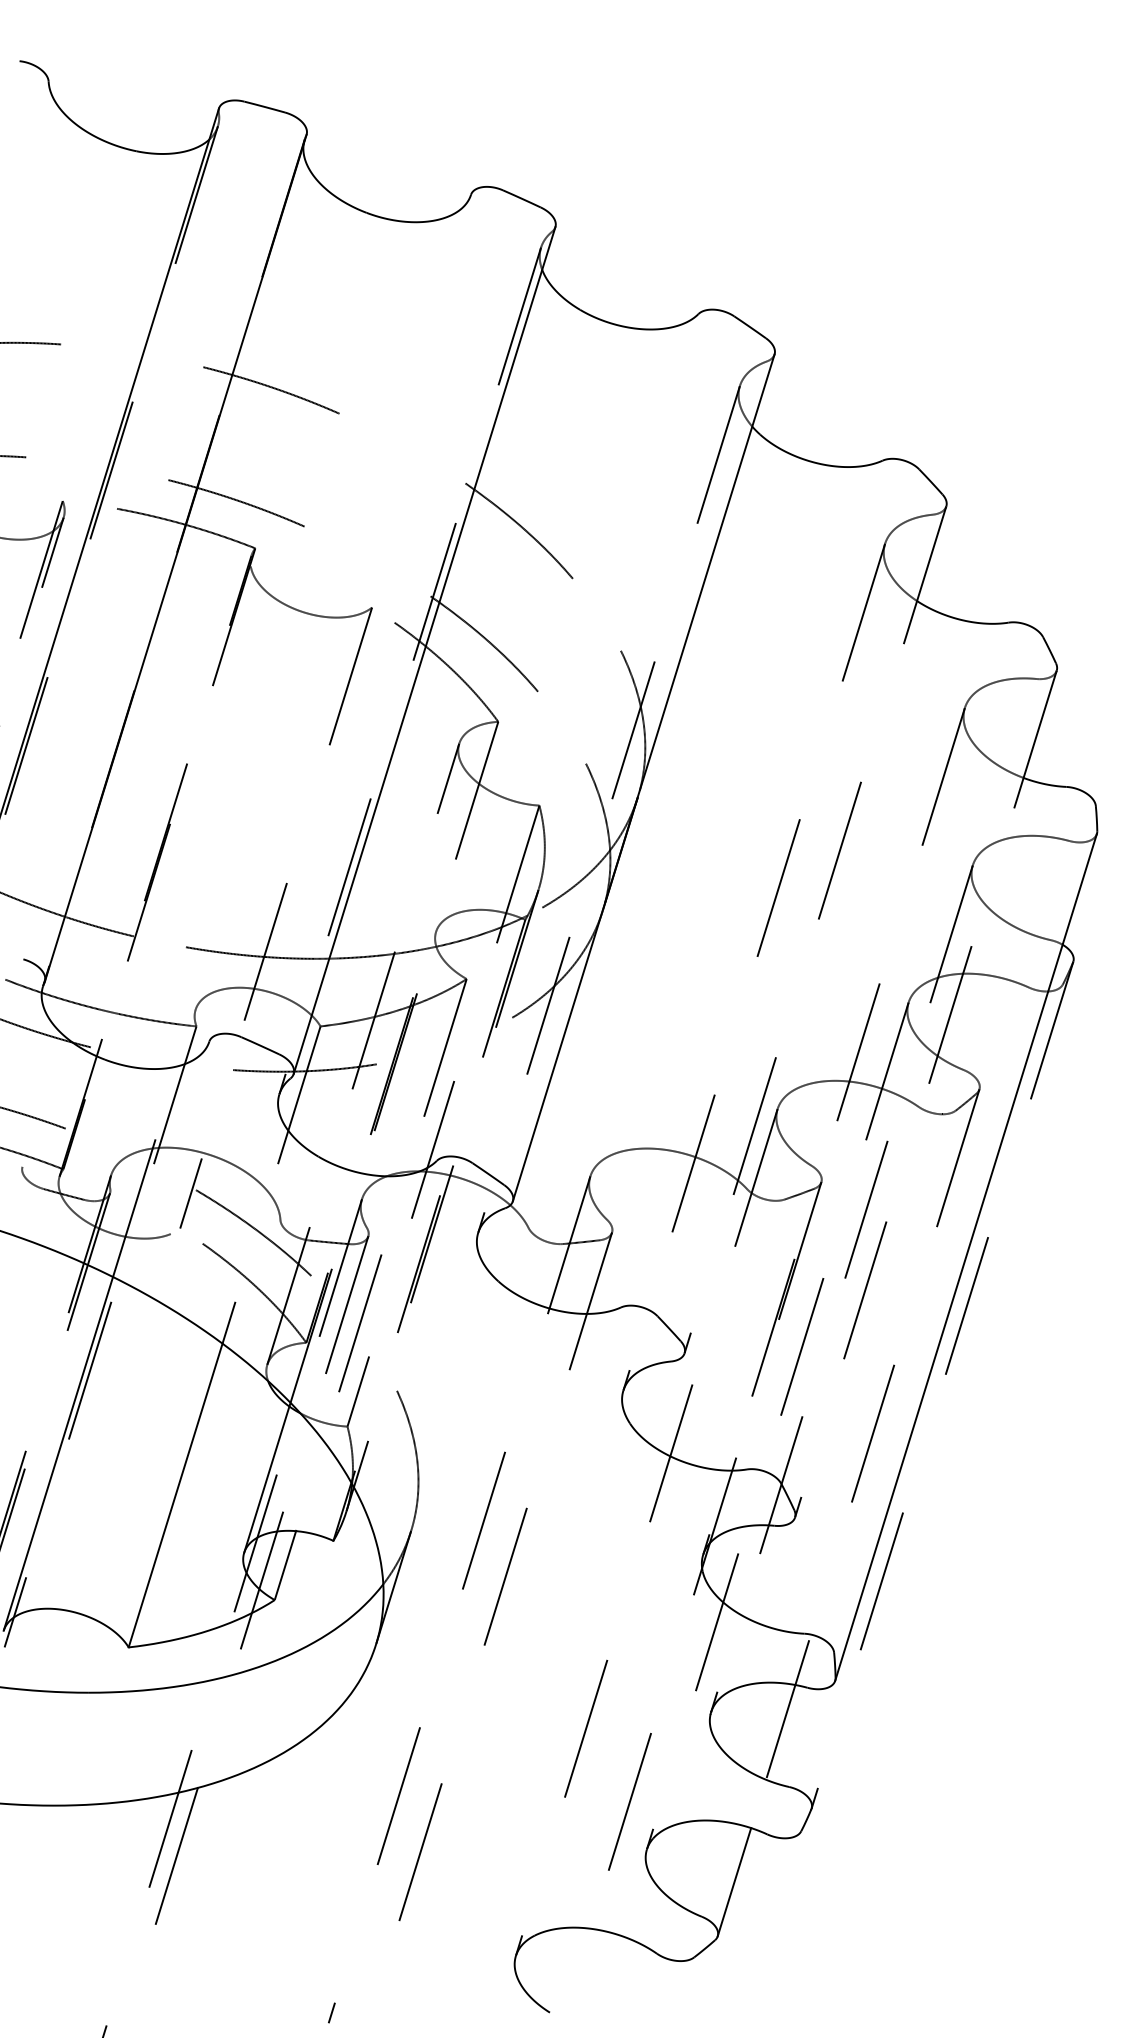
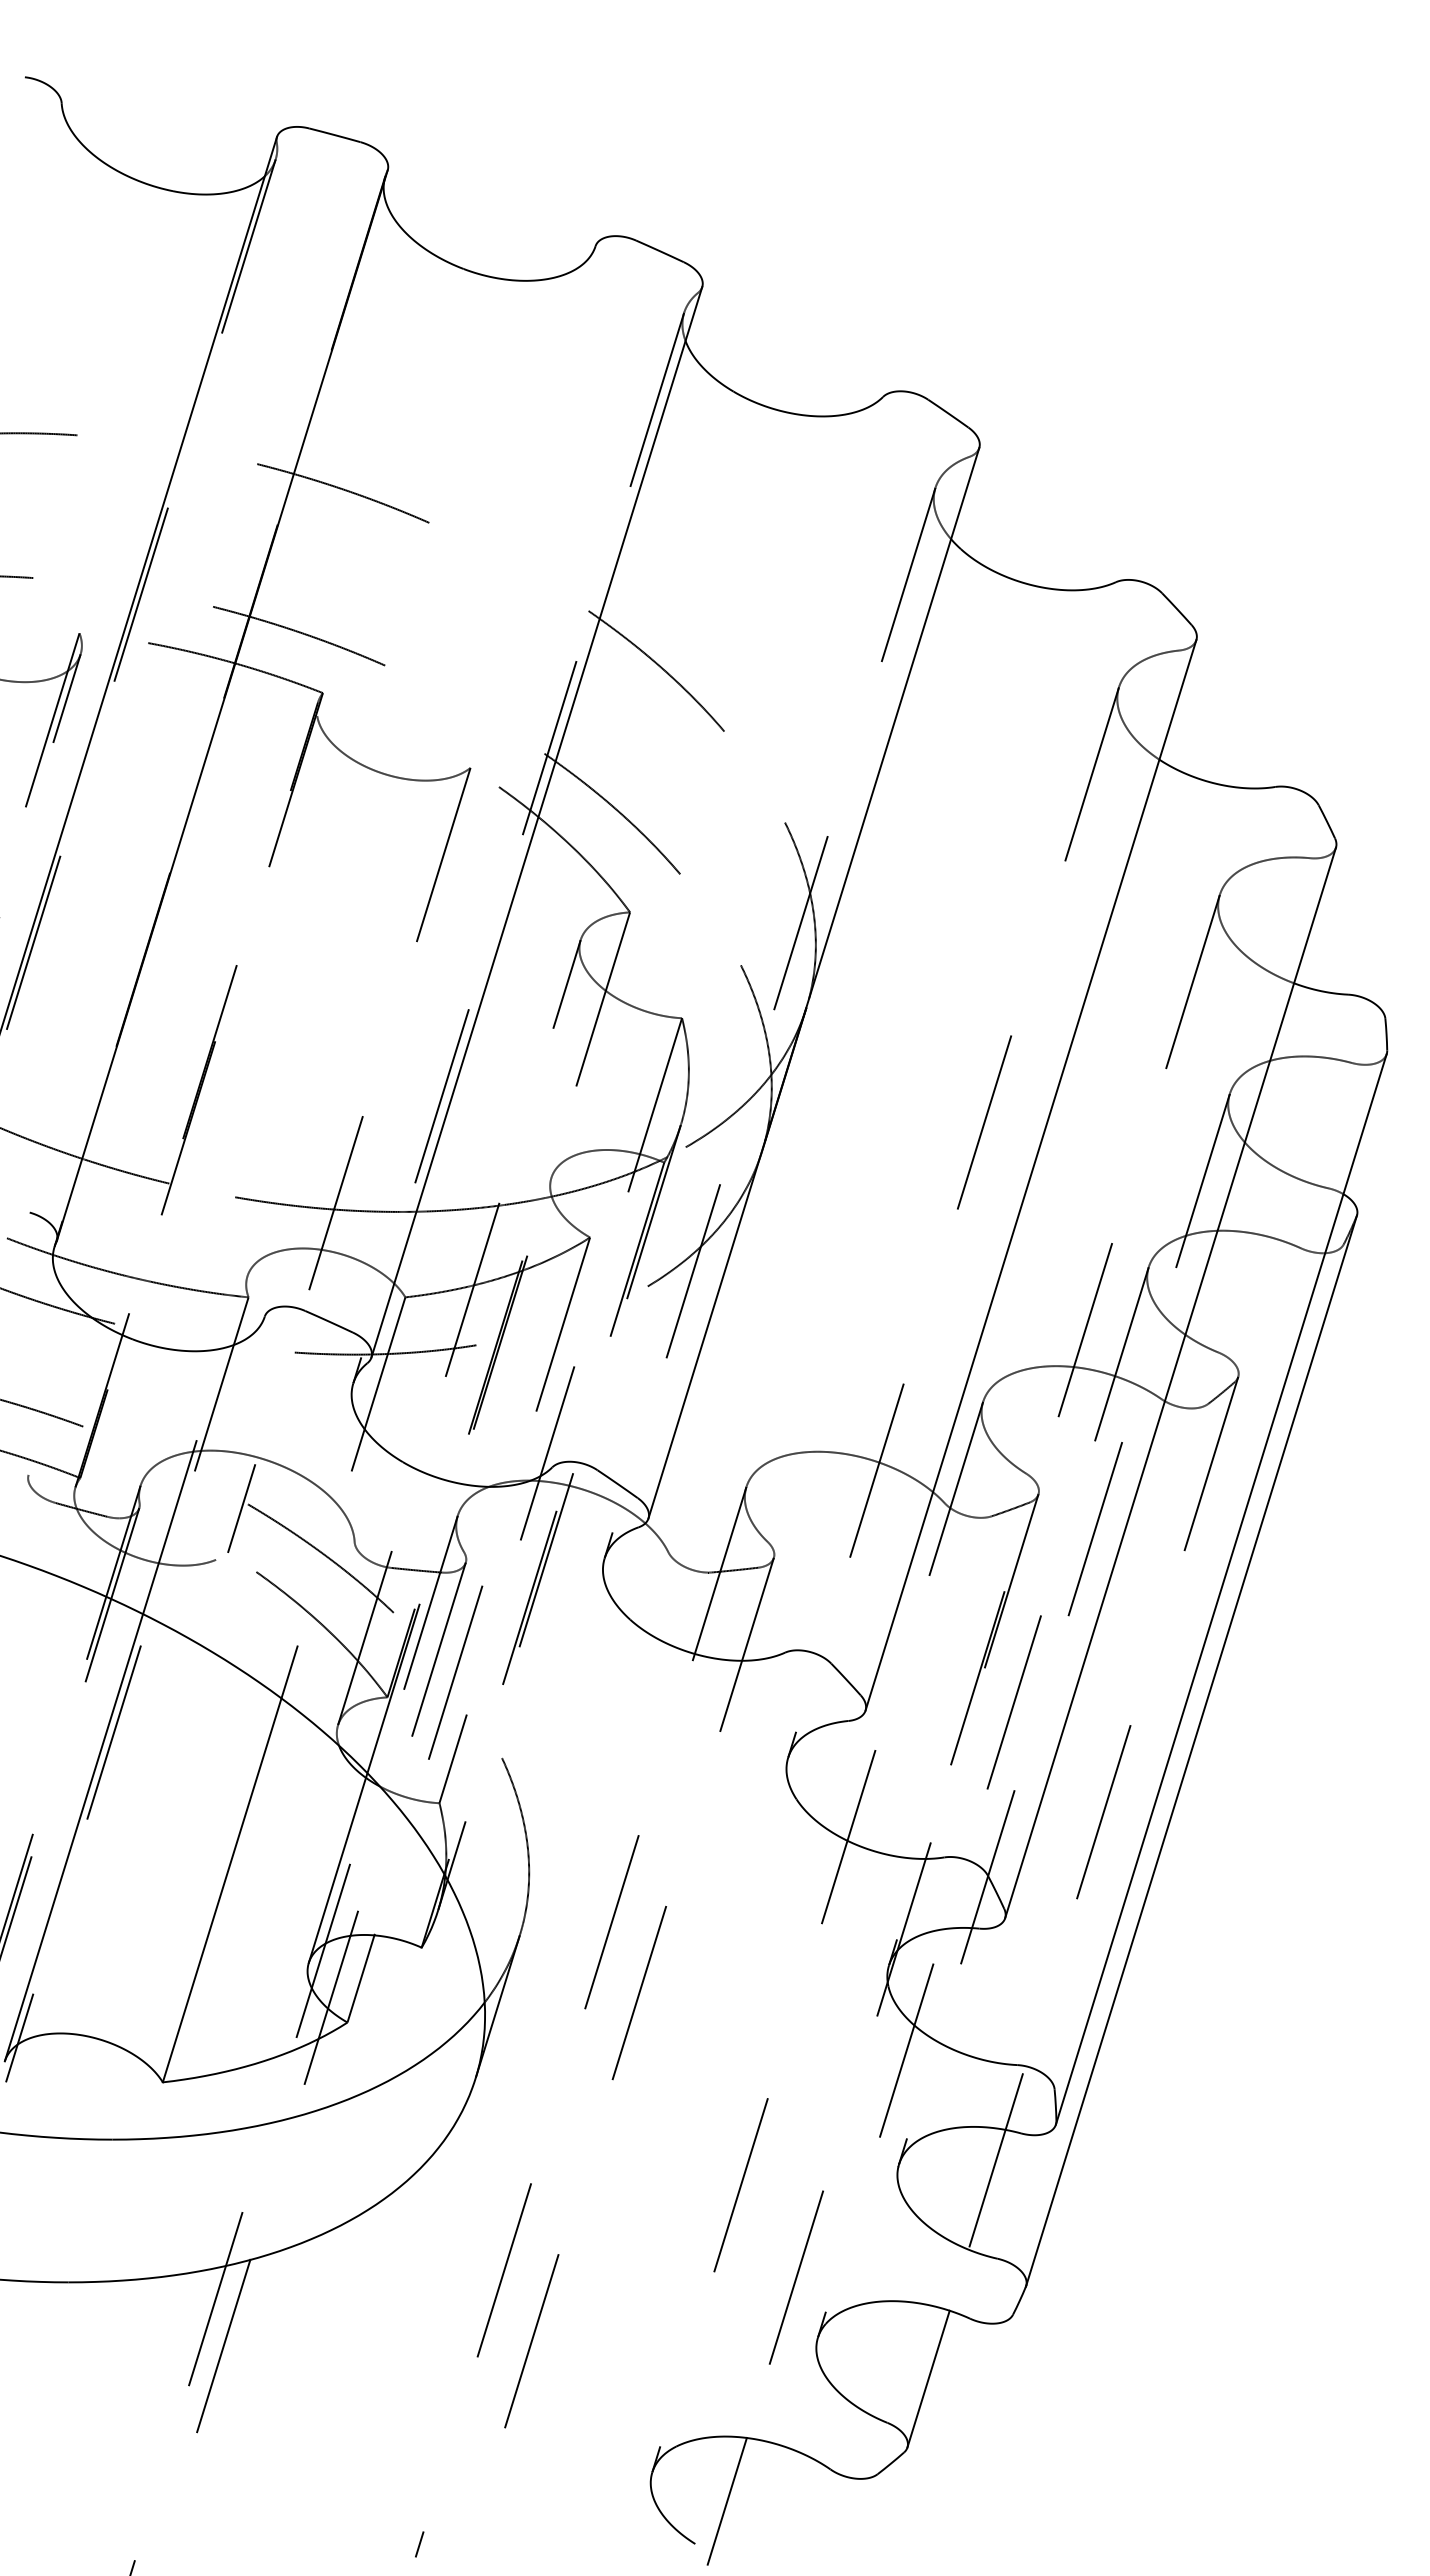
line: (815, 930) -> (1030, 1175), dashed -> solid
line: (925, 1094) -> (1170, 1383), dashed -> solid
line: (942, 1385) -> (1191, 1751), dashed -> solid
line: (574, 1978) -> (726, 2501), added

